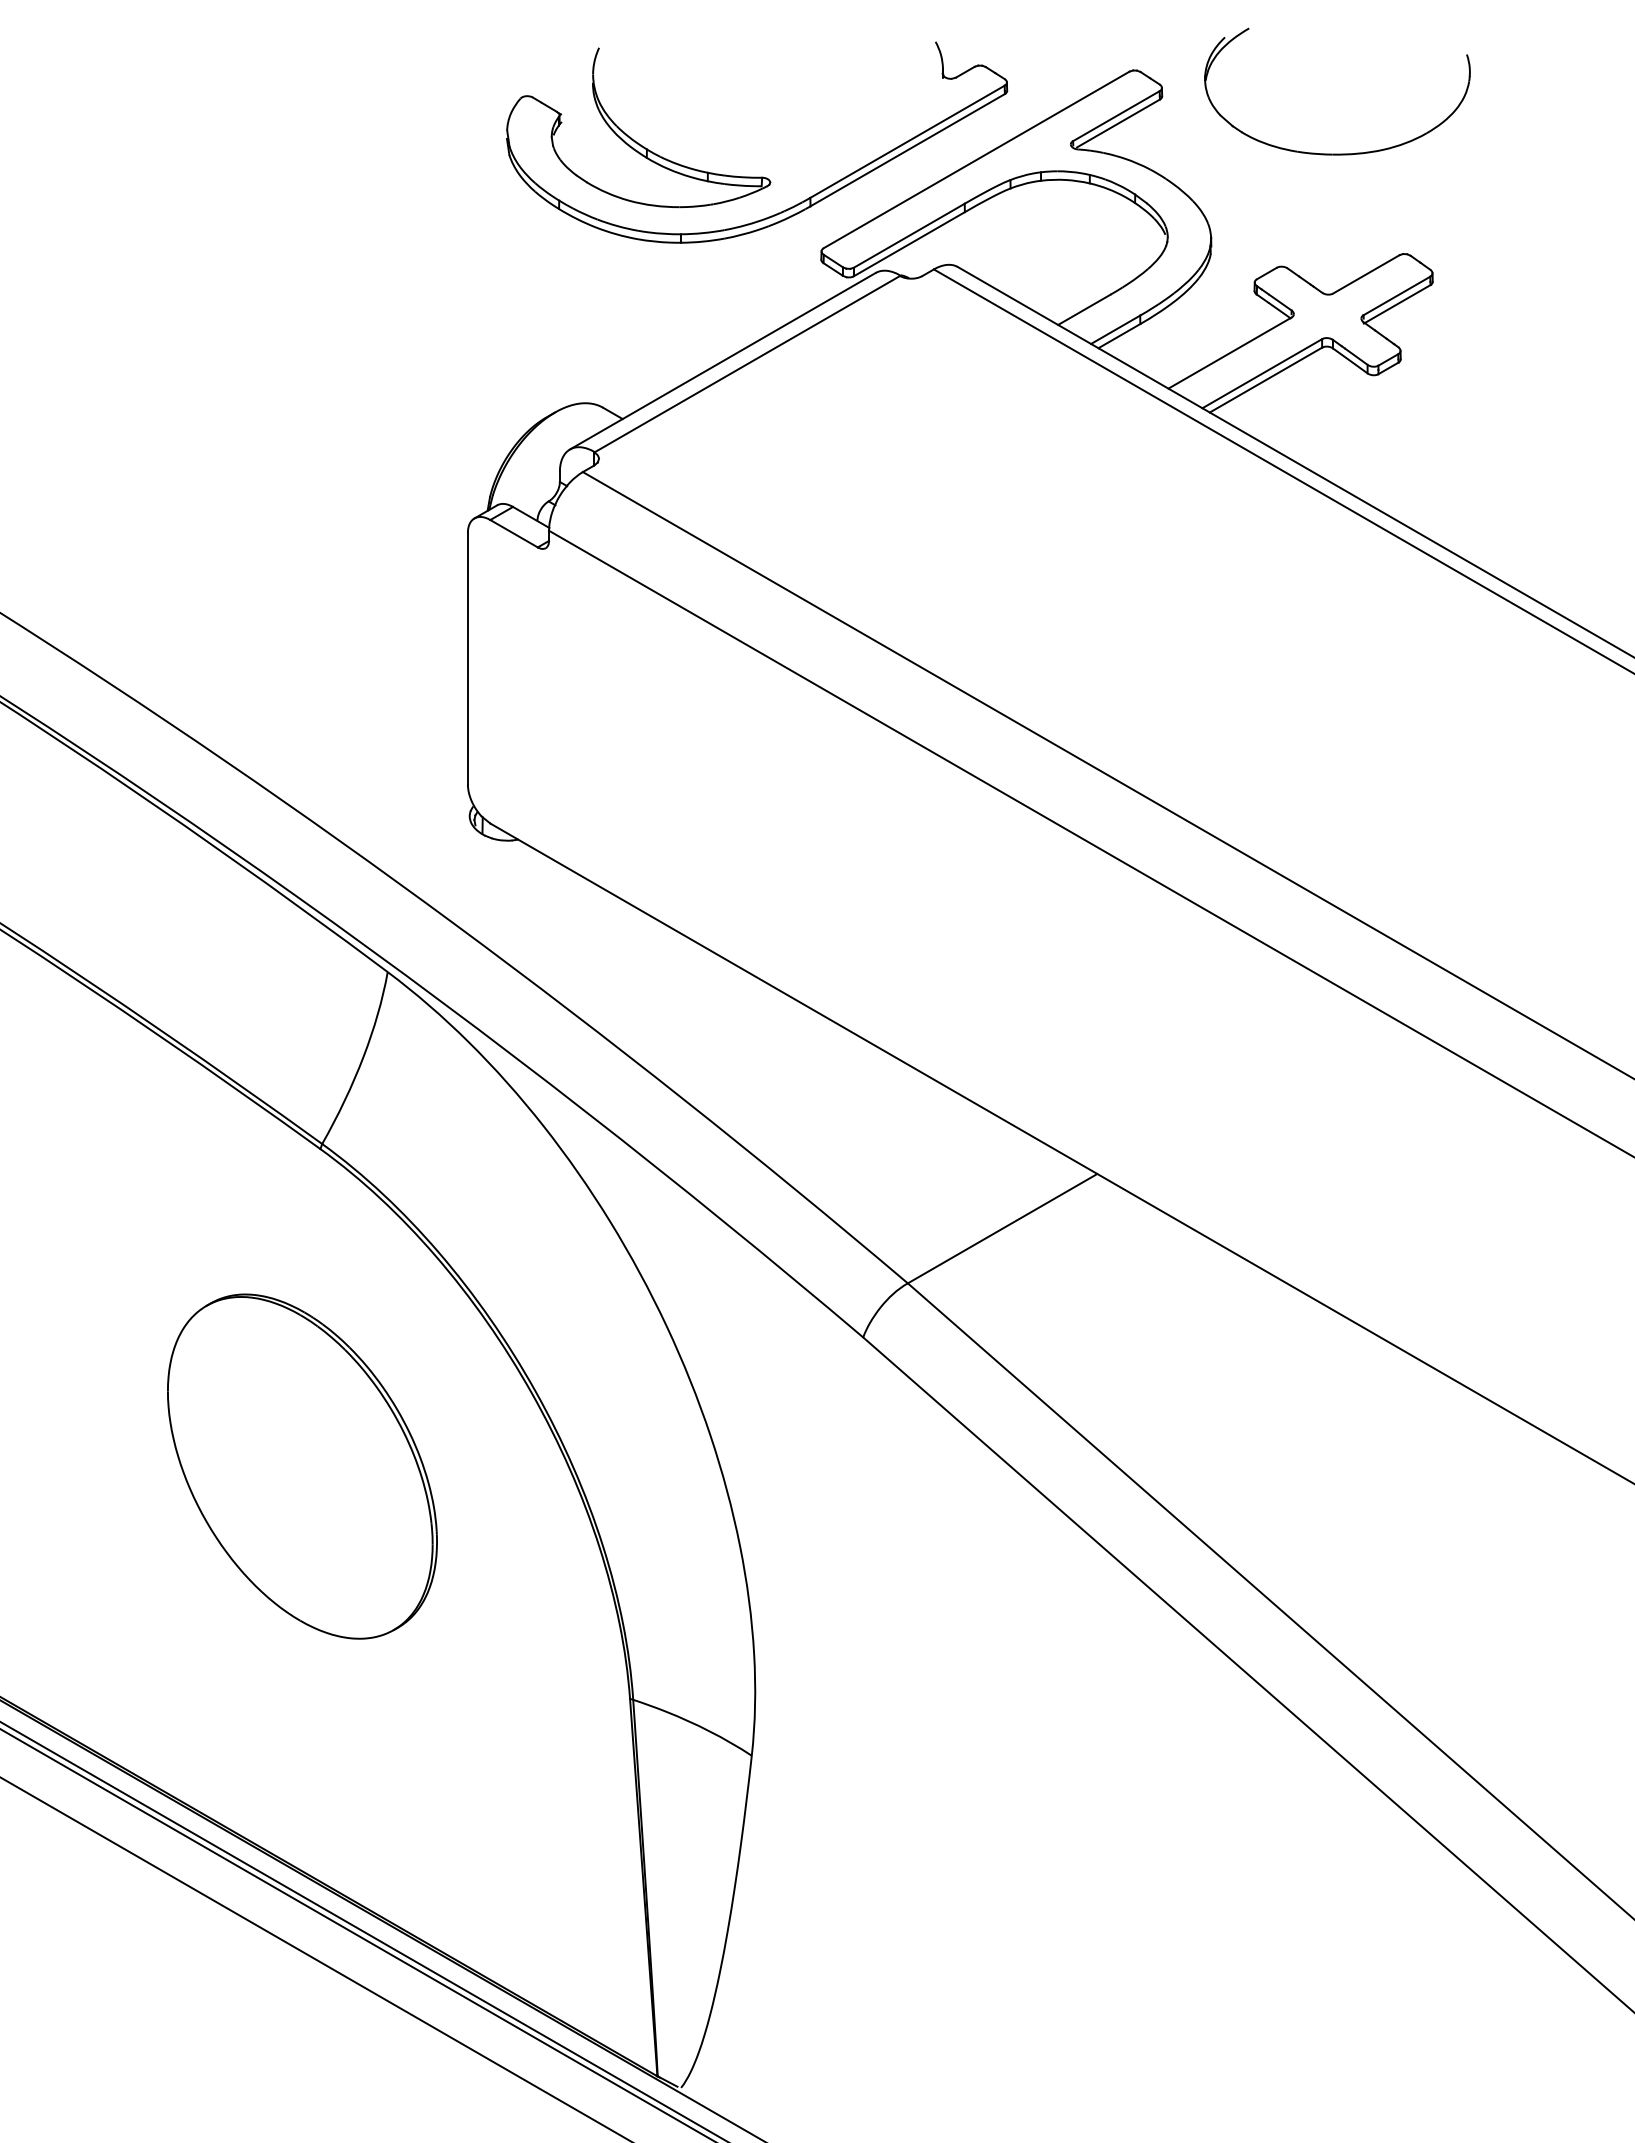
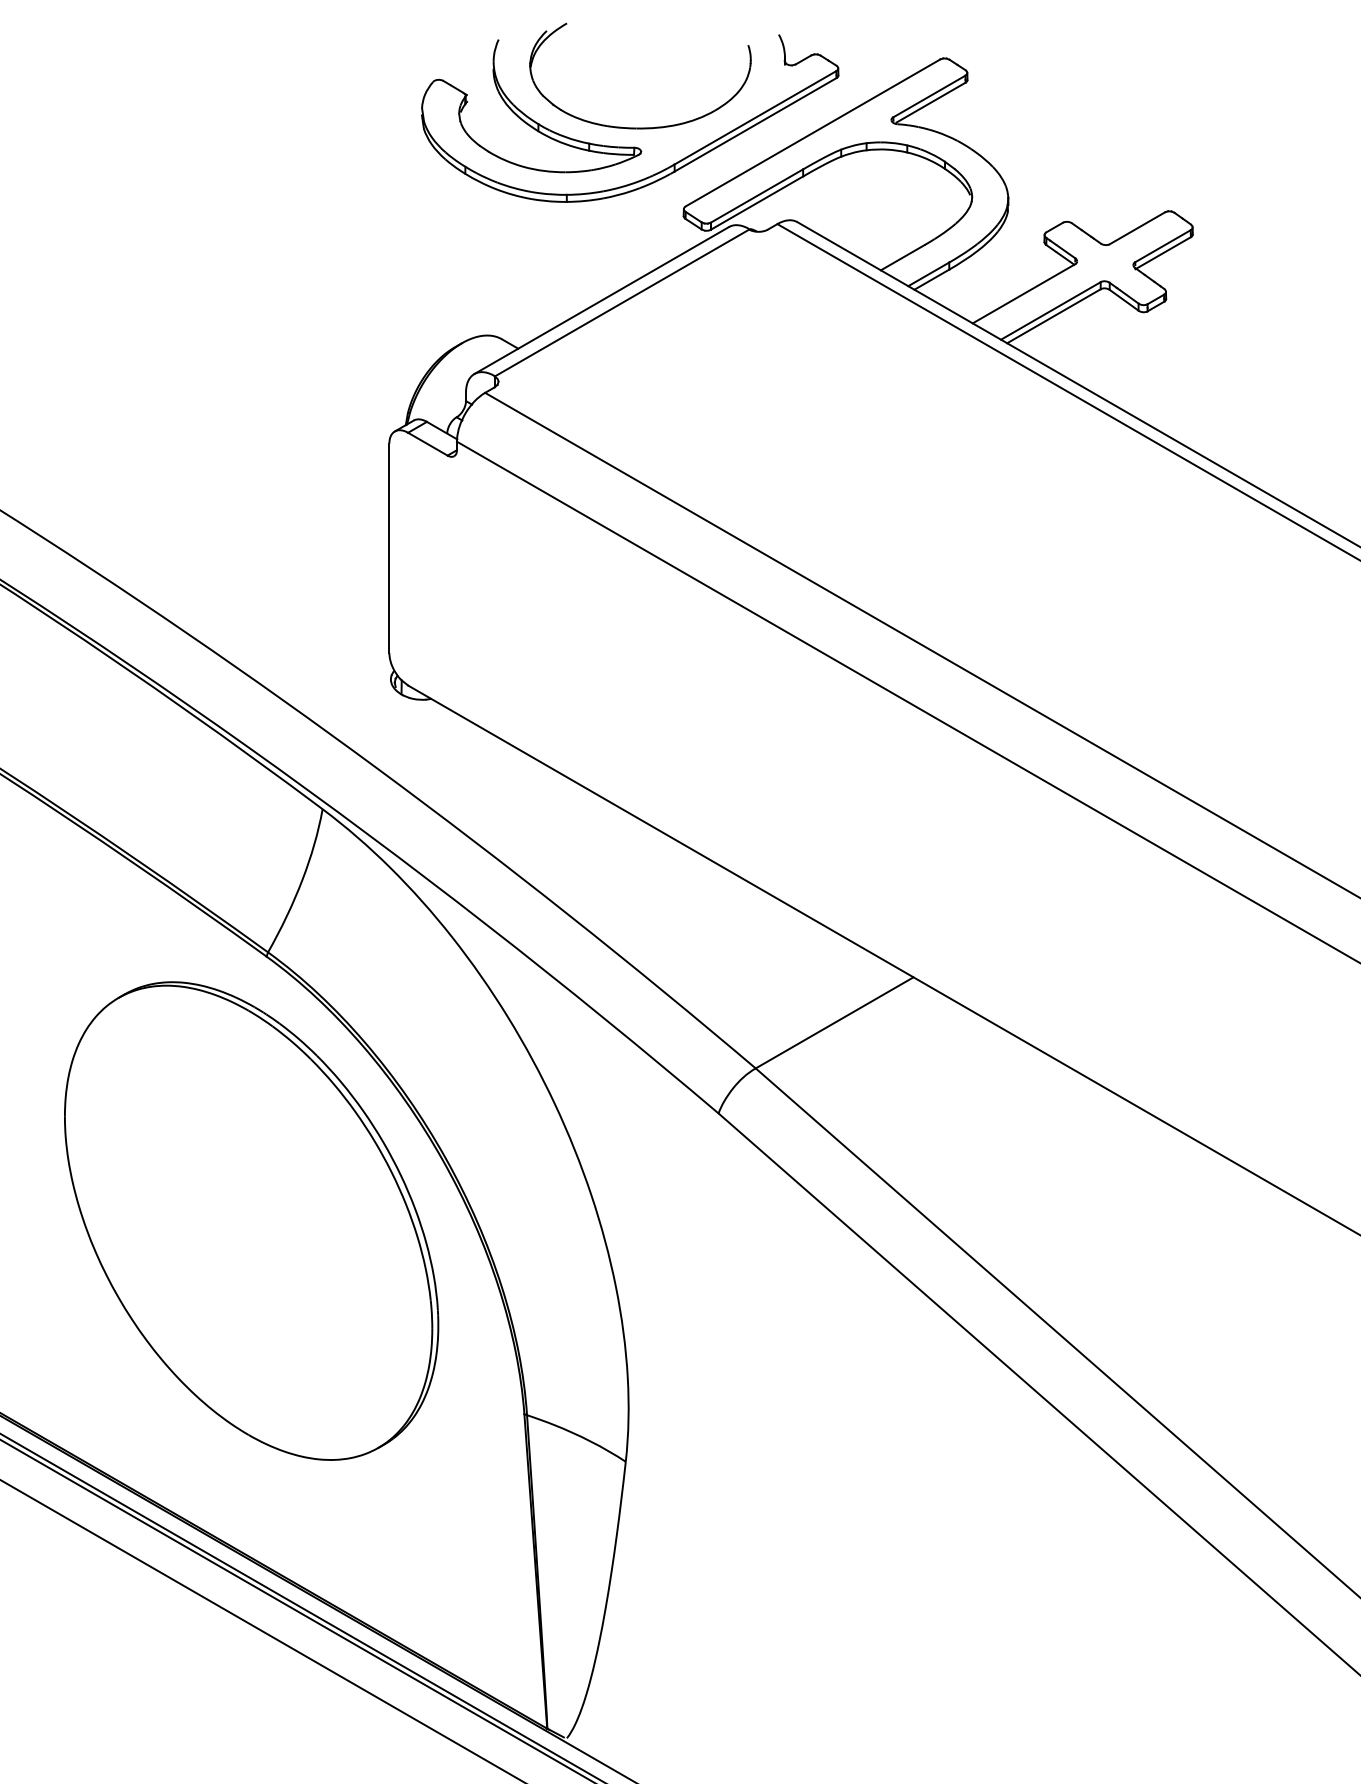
part: (1337, 153) -> (640, 127), moved
part: (302, 1466) -> (251, 1220), size x1.67

